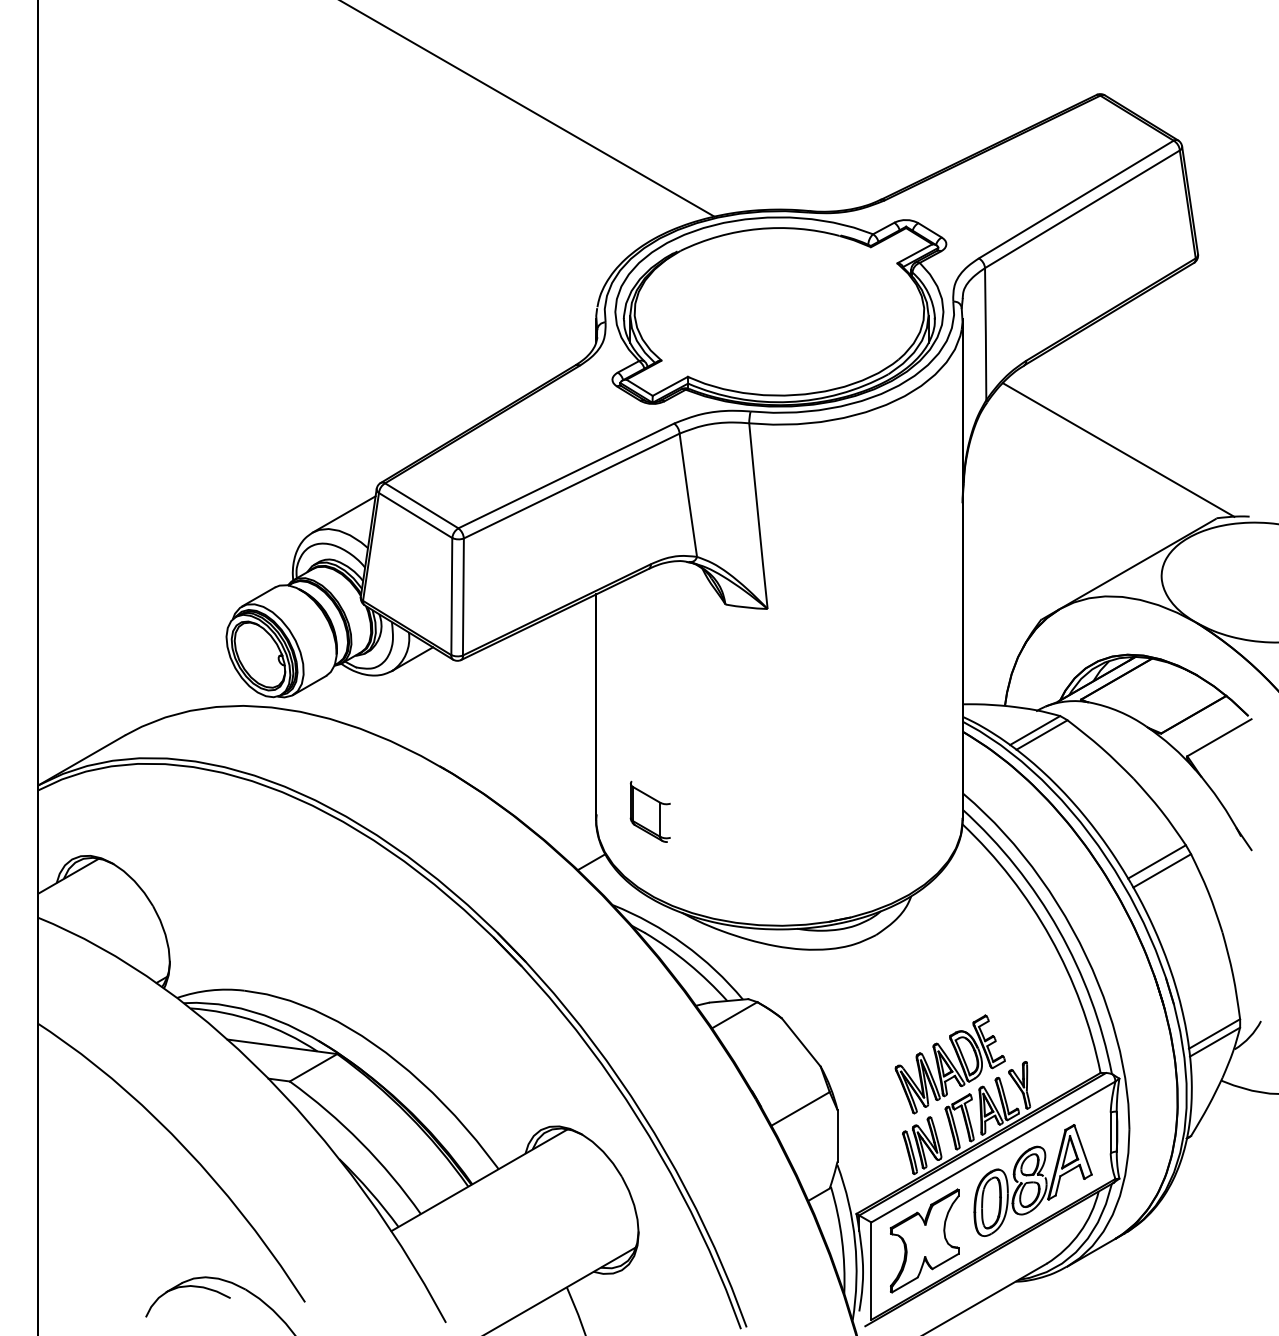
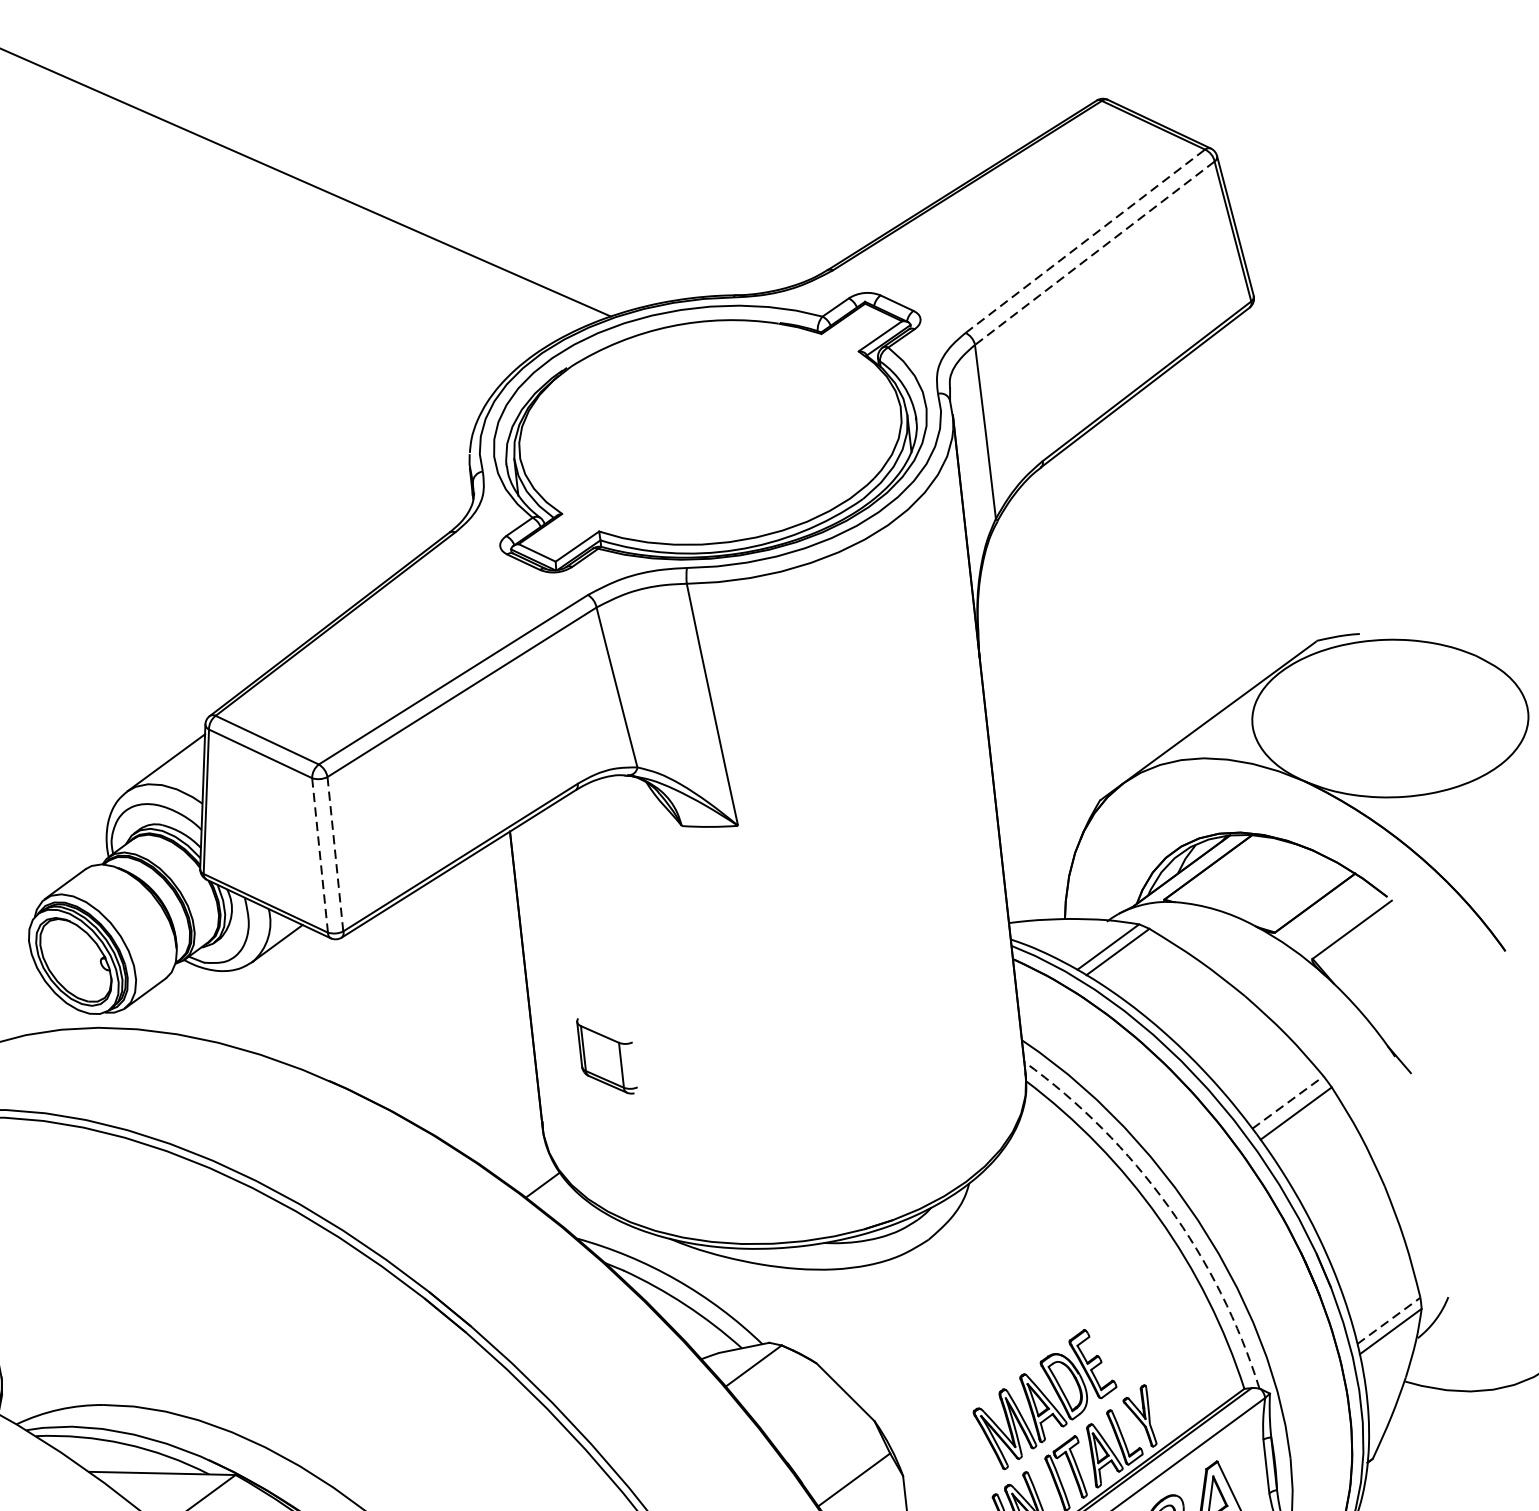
line: (1076, 199) -> (1085, 241), solid -> dashed
line: (1082, 209) -> (1094, 253), solid -> dashed
line: (1118, 449) -> (1177, 564), removed
line: (451, 596) -> (319, 855), solid -> dashed
line: (463, 596) -> (335, 853), solid -> dashed
part: (649, 811) -> (605, 1055), moved
line: (1157, 861) -> (1288, 1101), solid -> dashed
arc: (1058, 929) -> (1168, 1205), solid -> dashed
line: (1214, 1033) -> (1388, 1320), solid -> dashed

